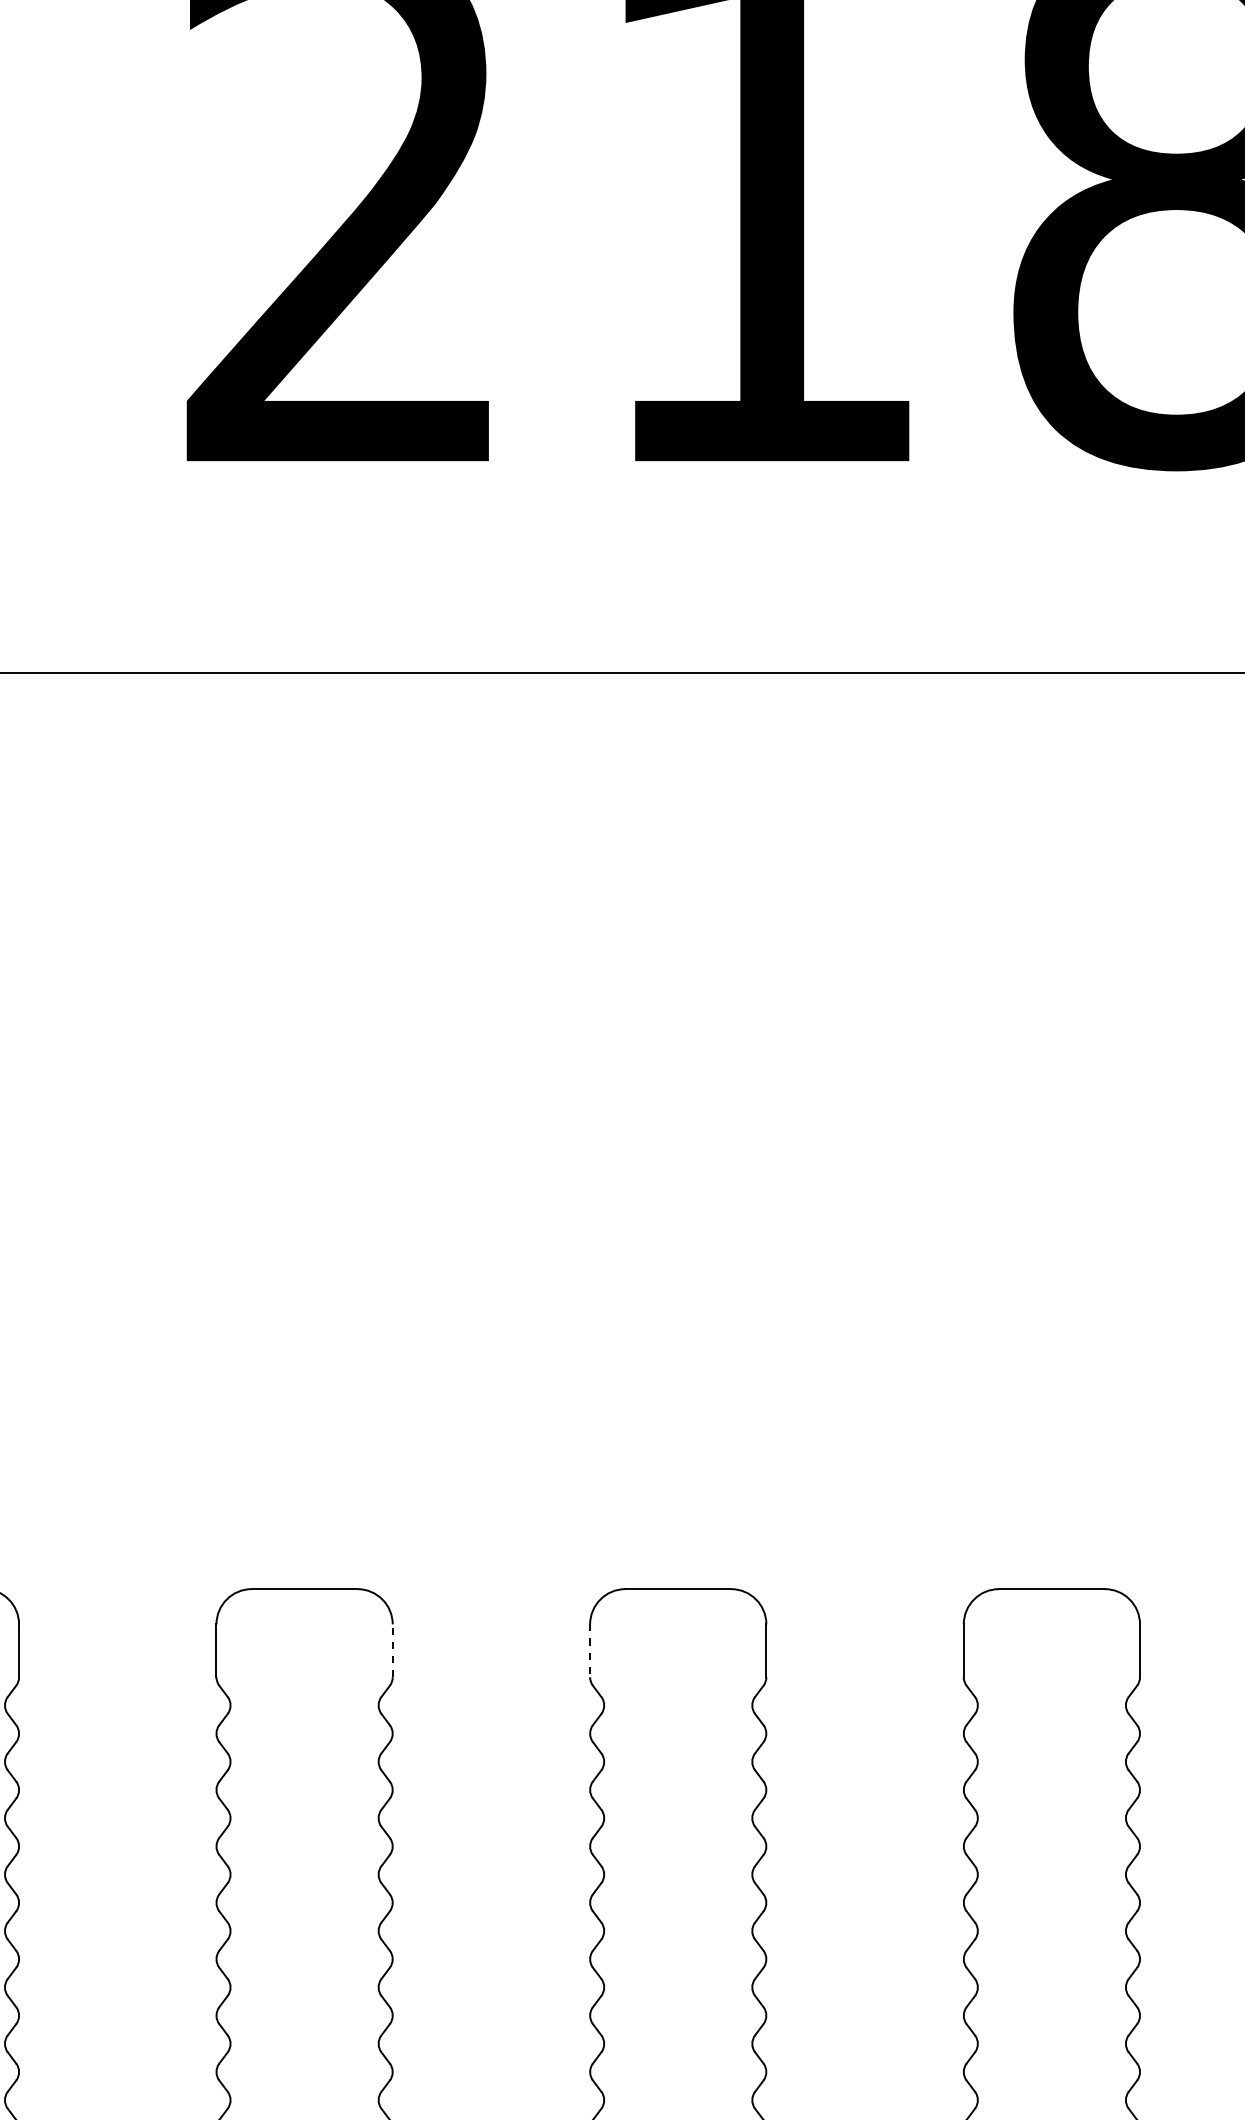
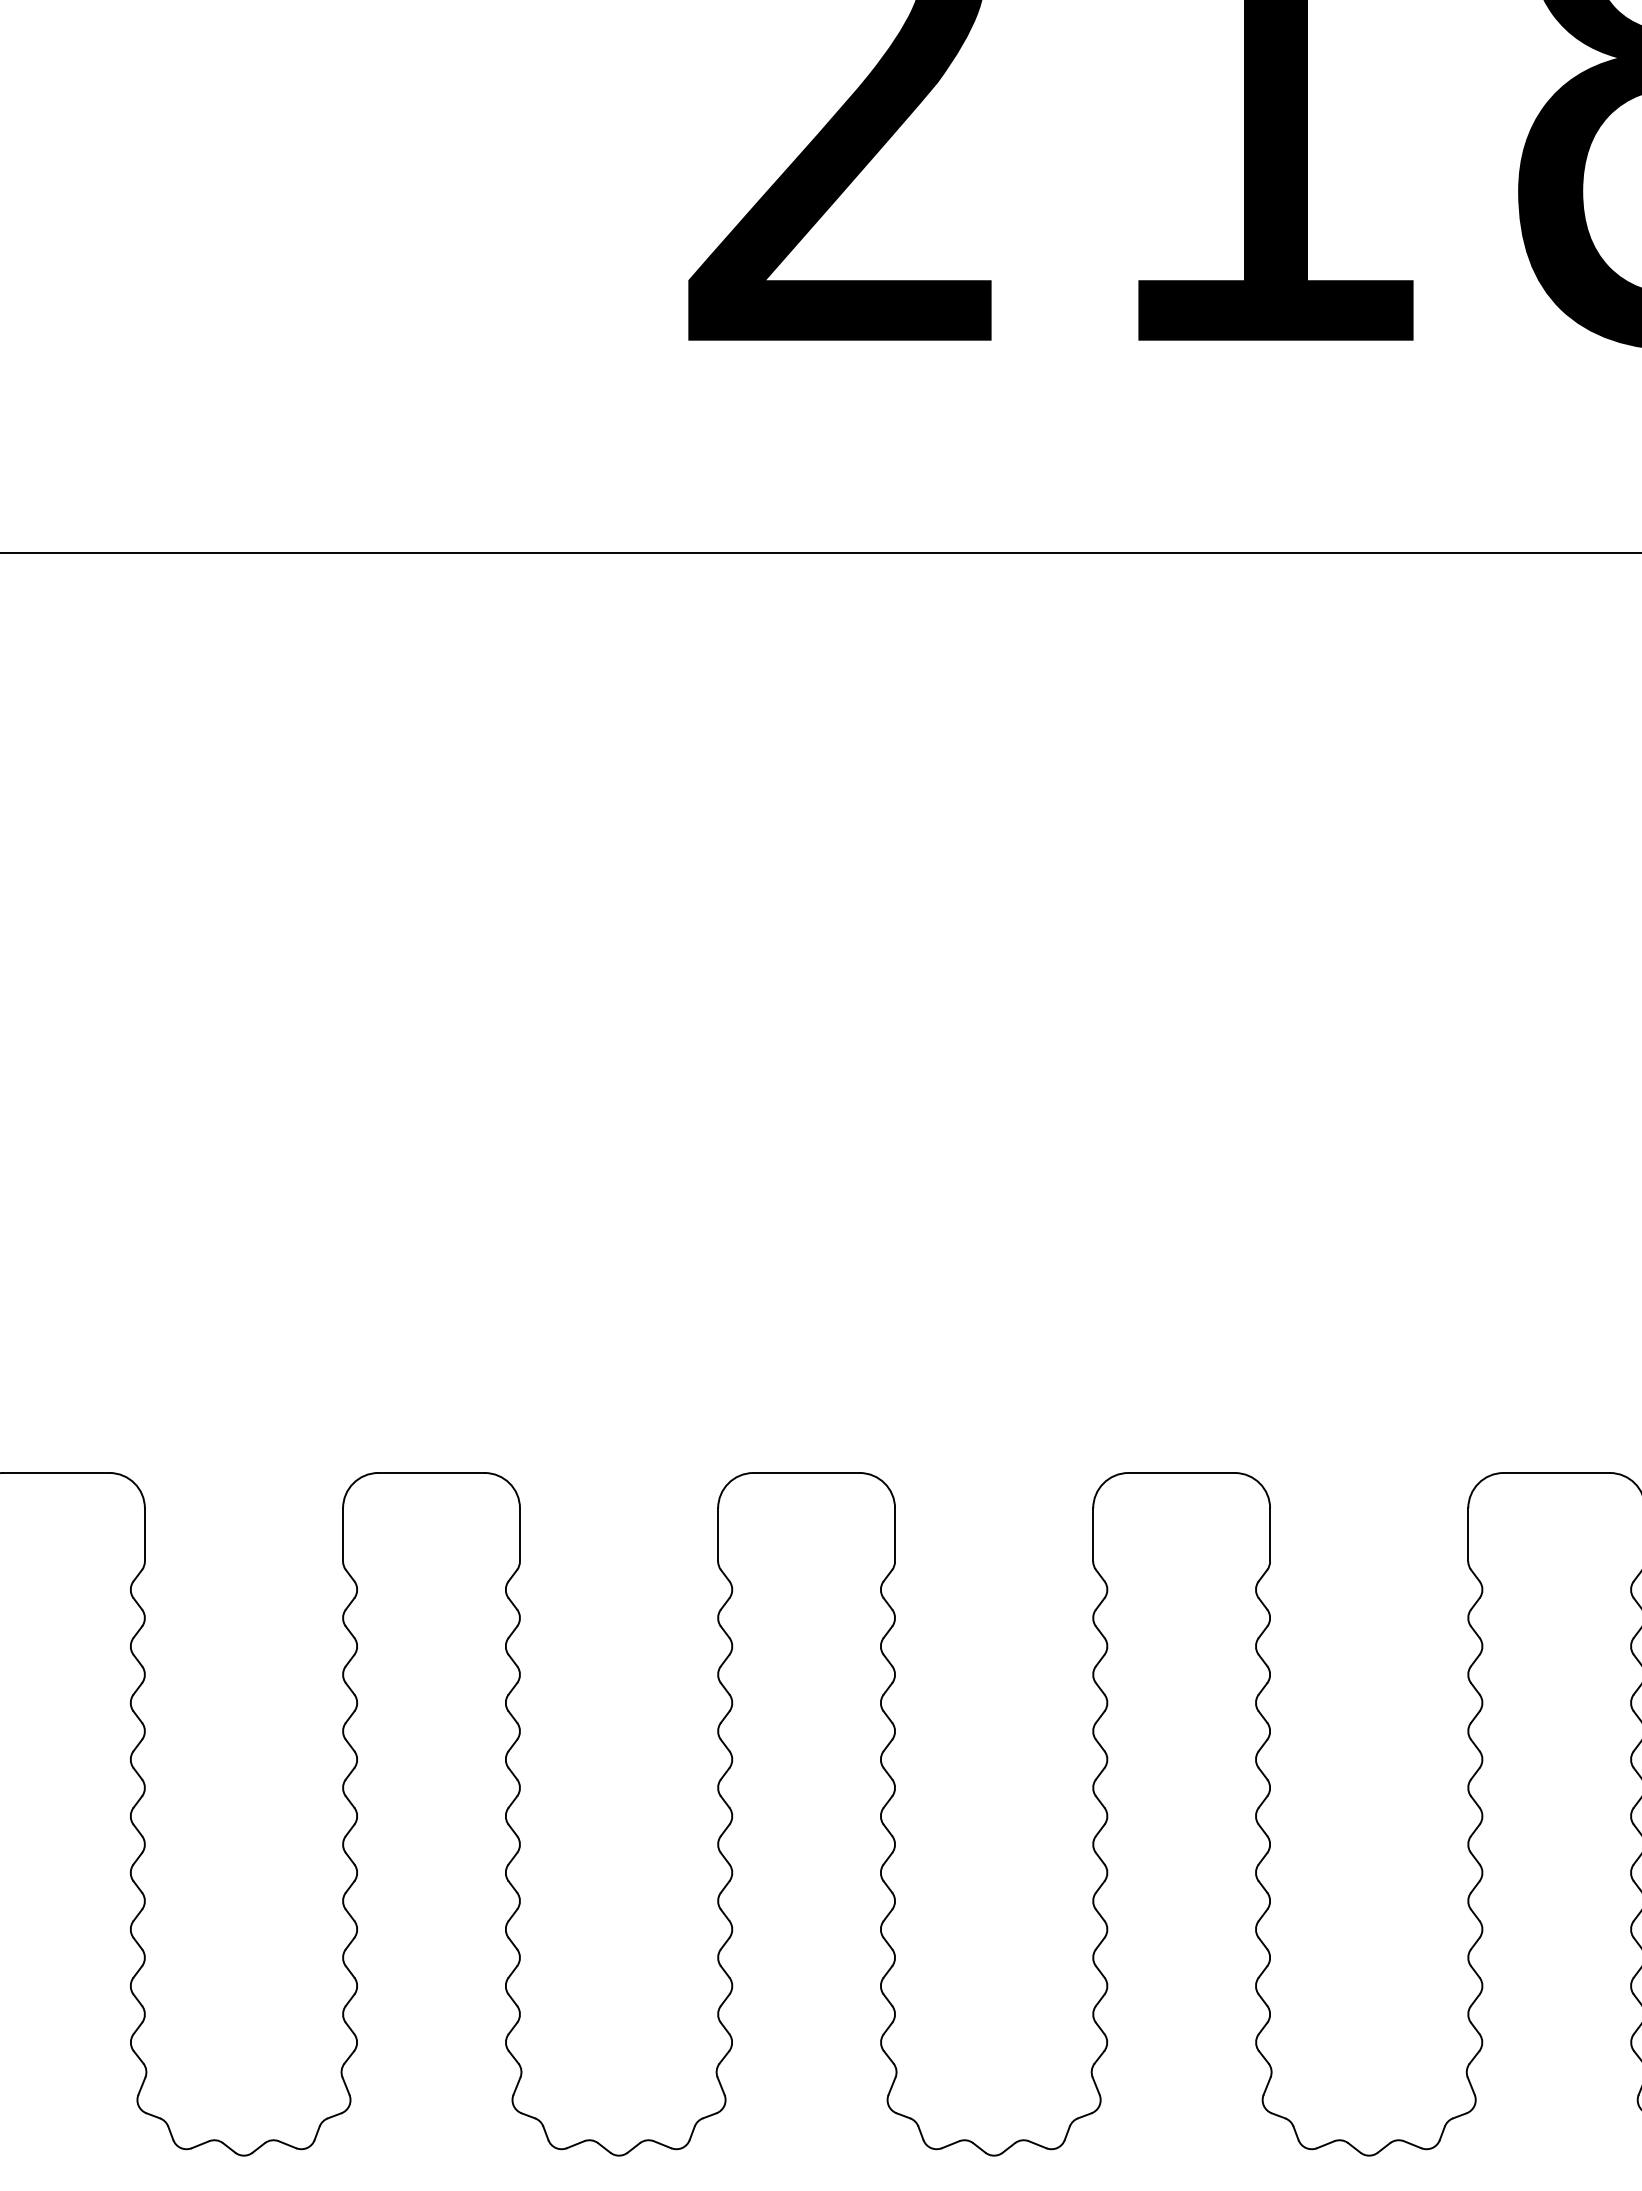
line: (393, 1650) -> (895, 1534), dashed -> solid
line: (590, 1650) -> (1093, 1534), dashed -> solid

